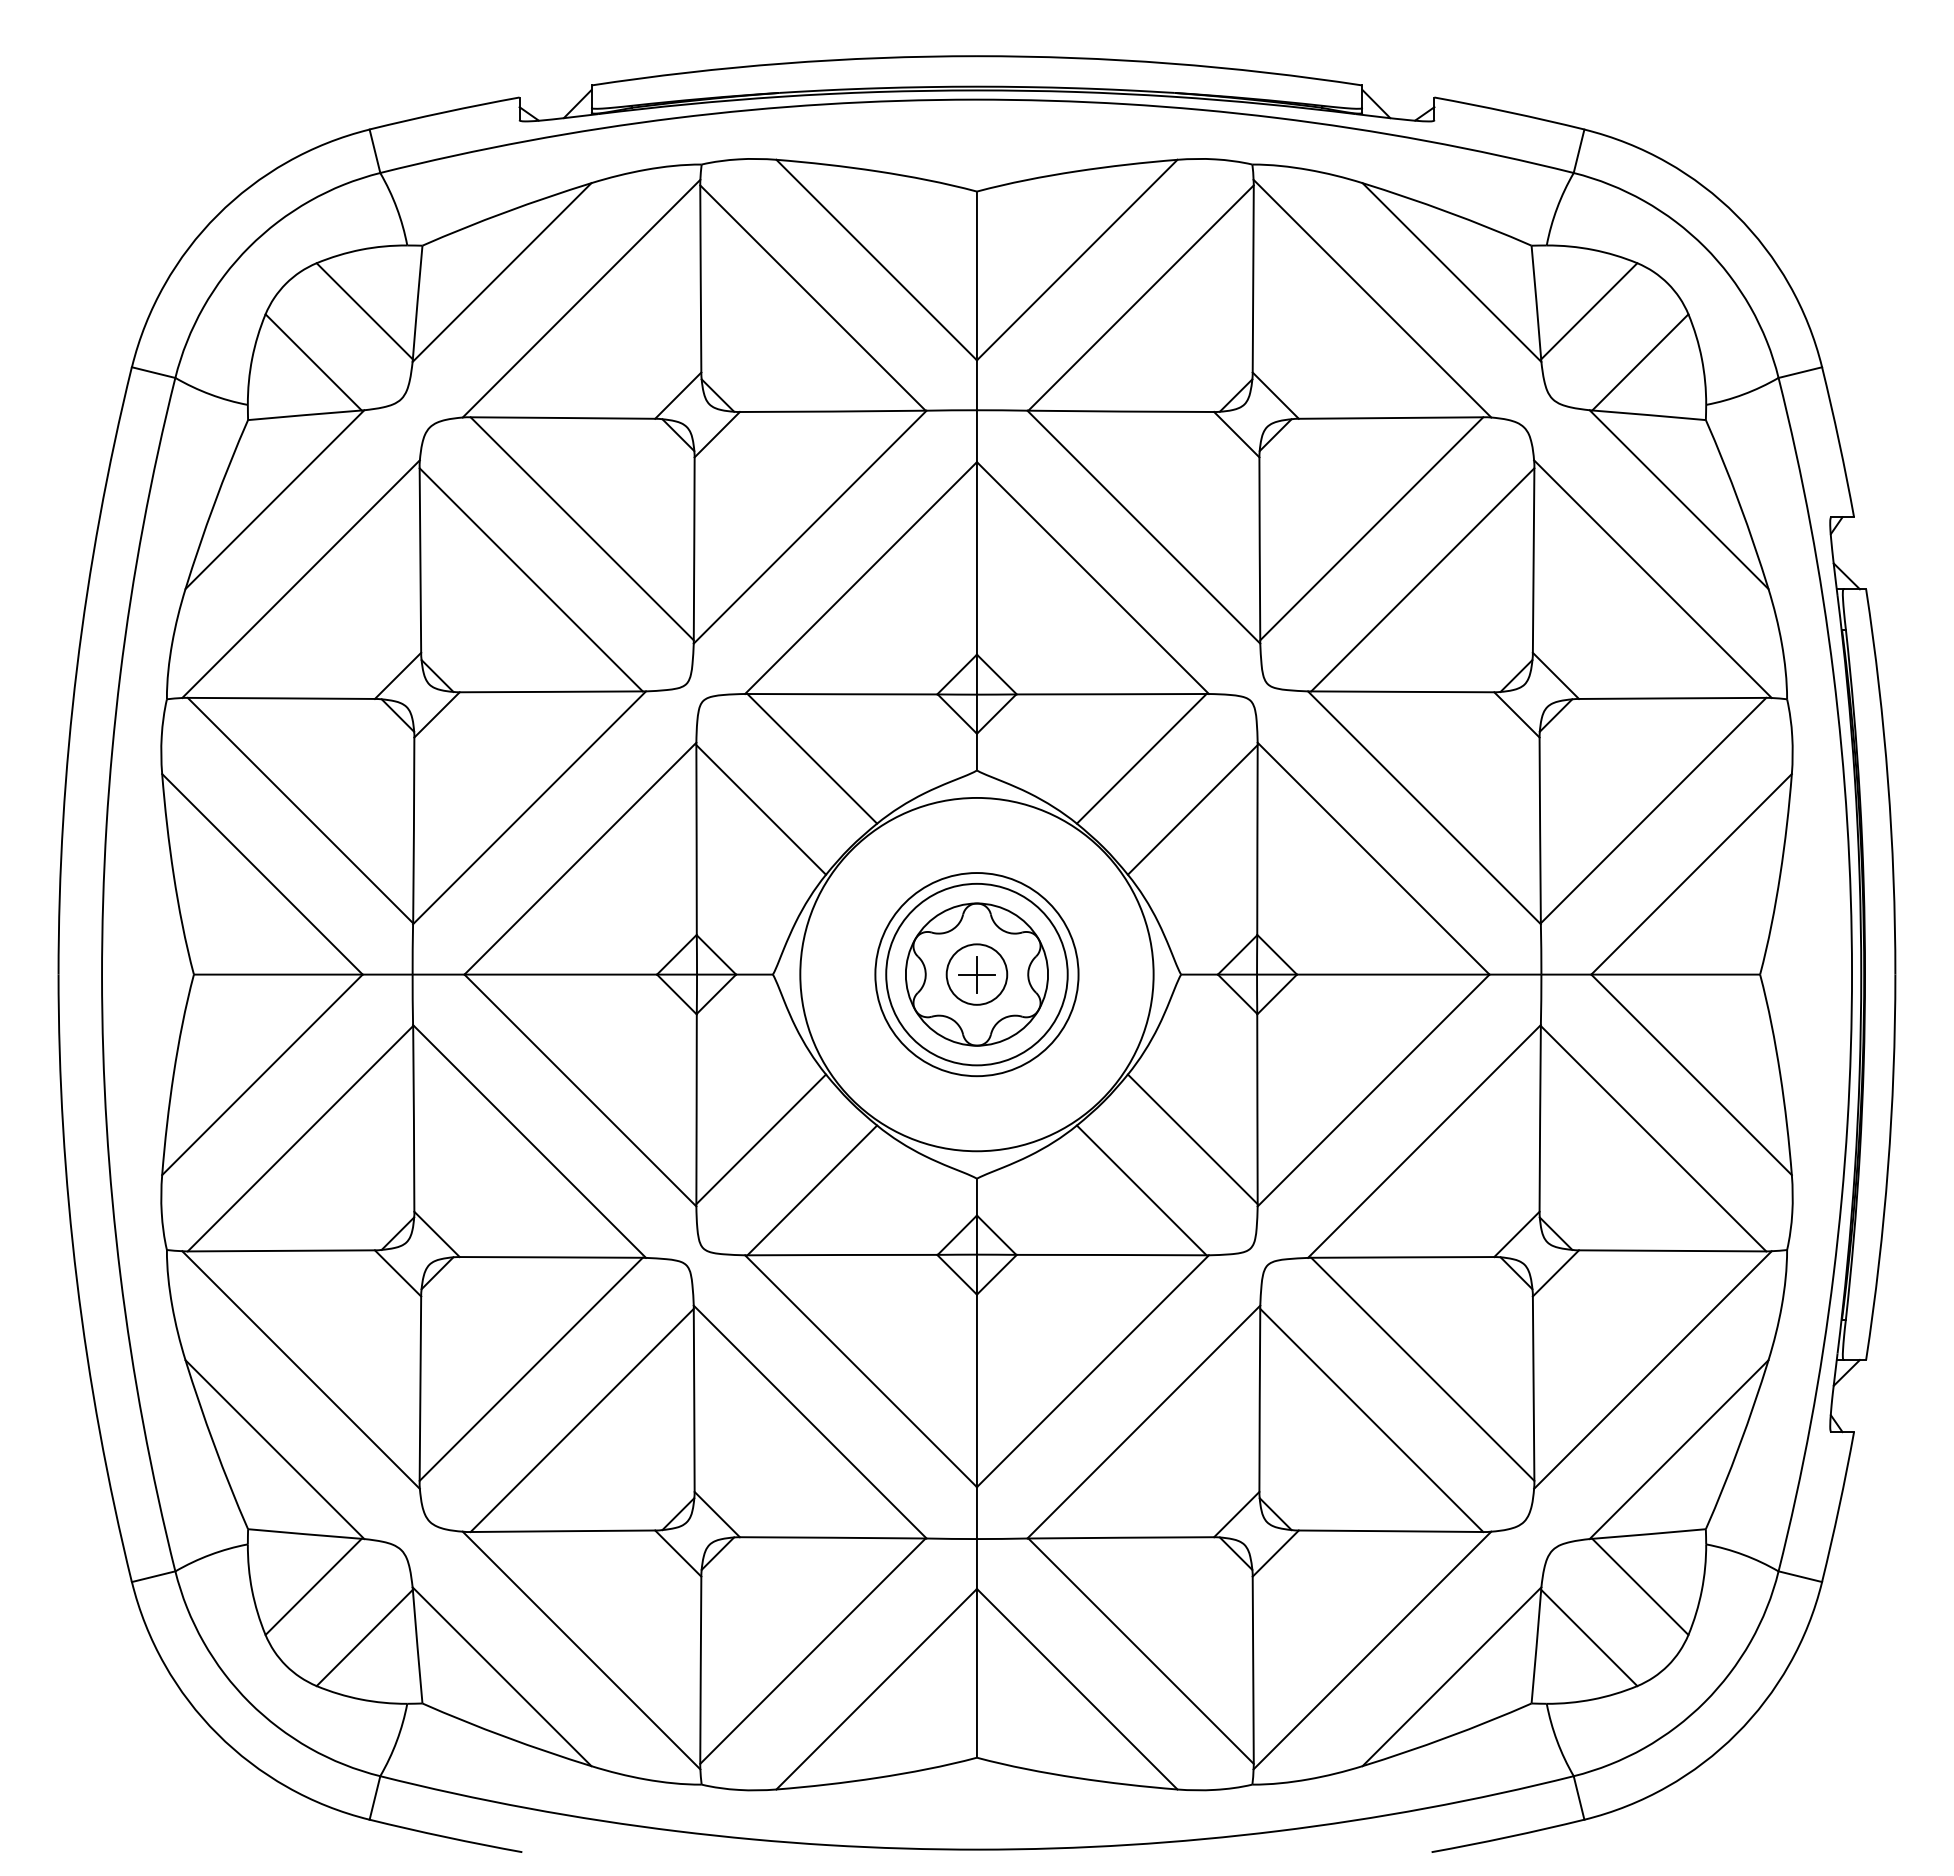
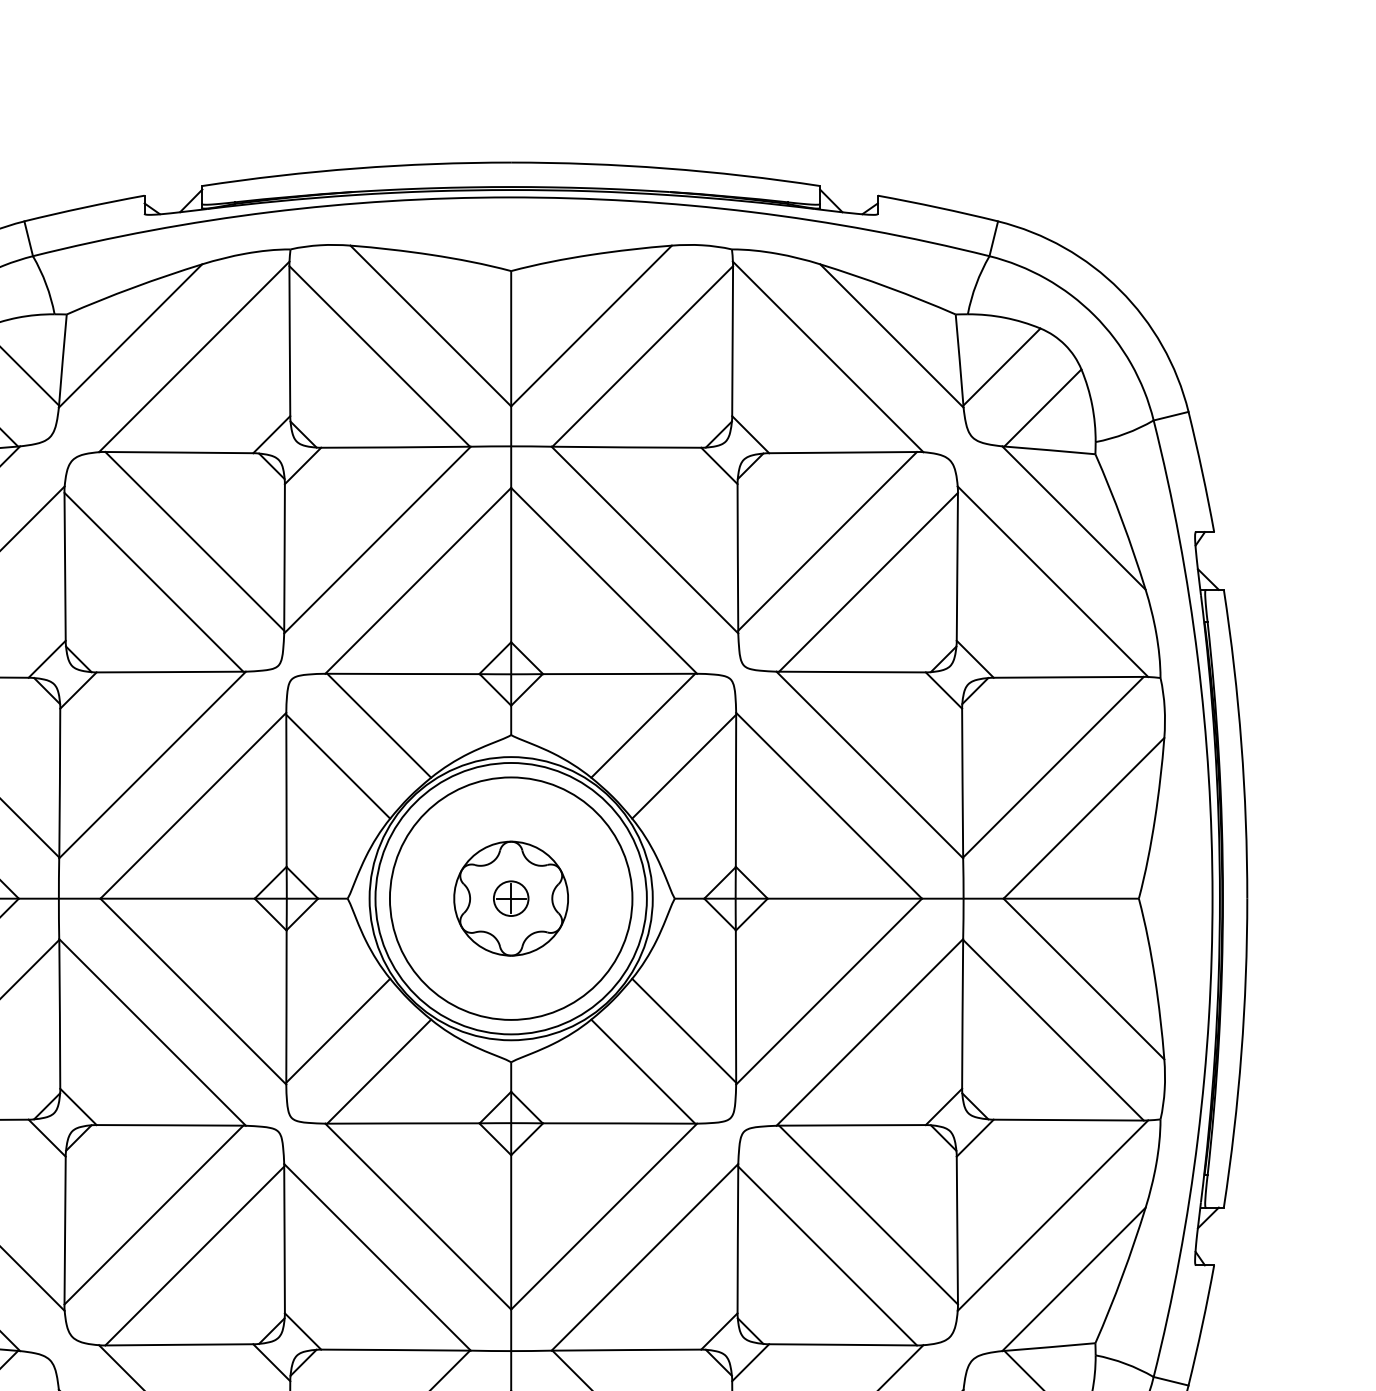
circle: (976, 974) -> (510, 898), size x0.71
circle: (976, 974) -> (510, 898), size x1.67
circle: (976, 974) -> (510, 898), size x1.67

